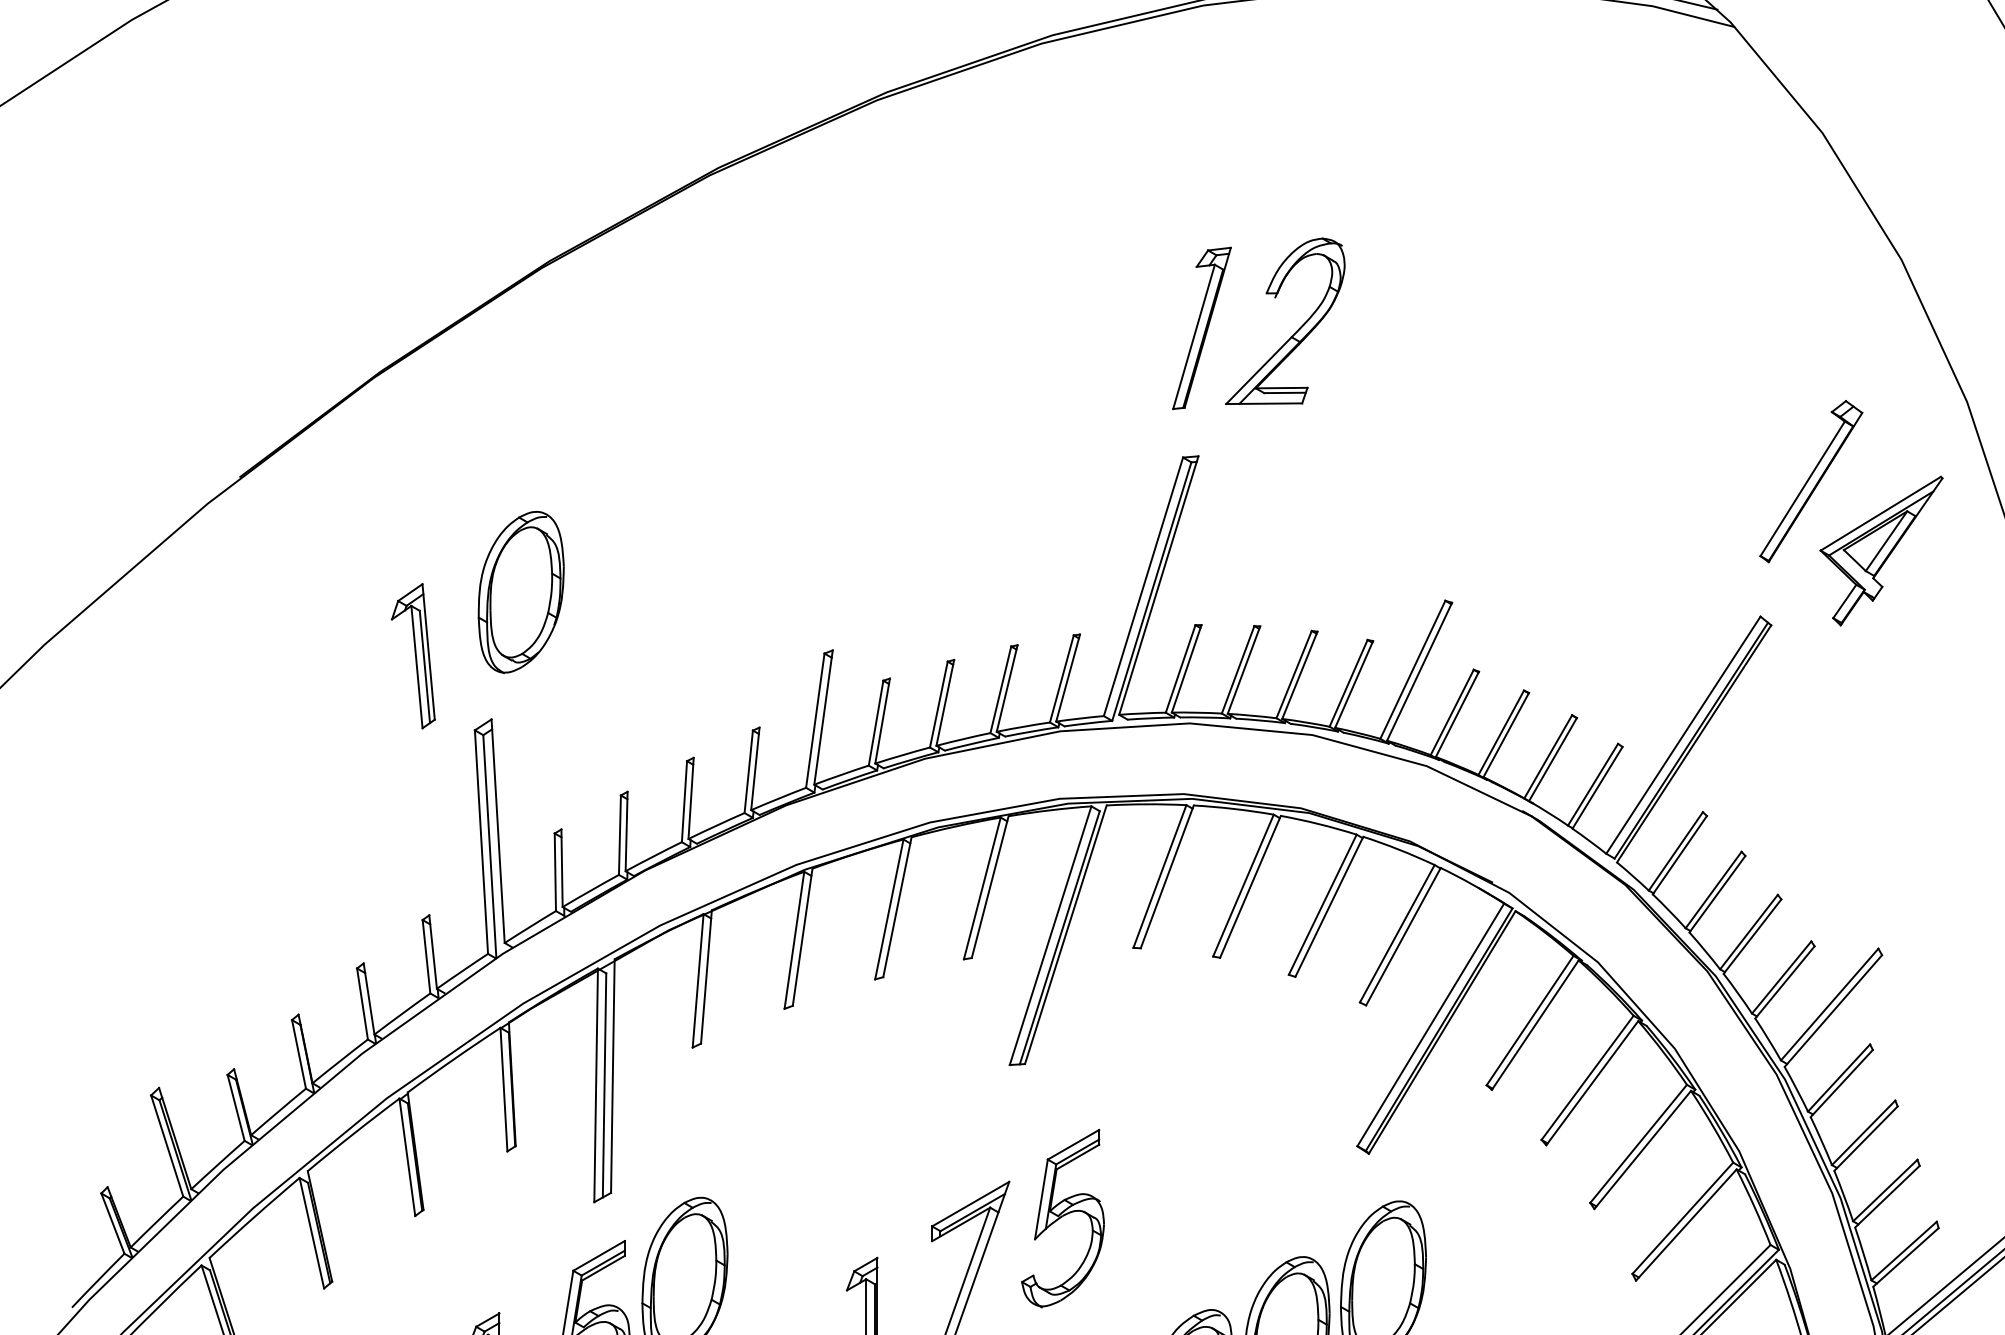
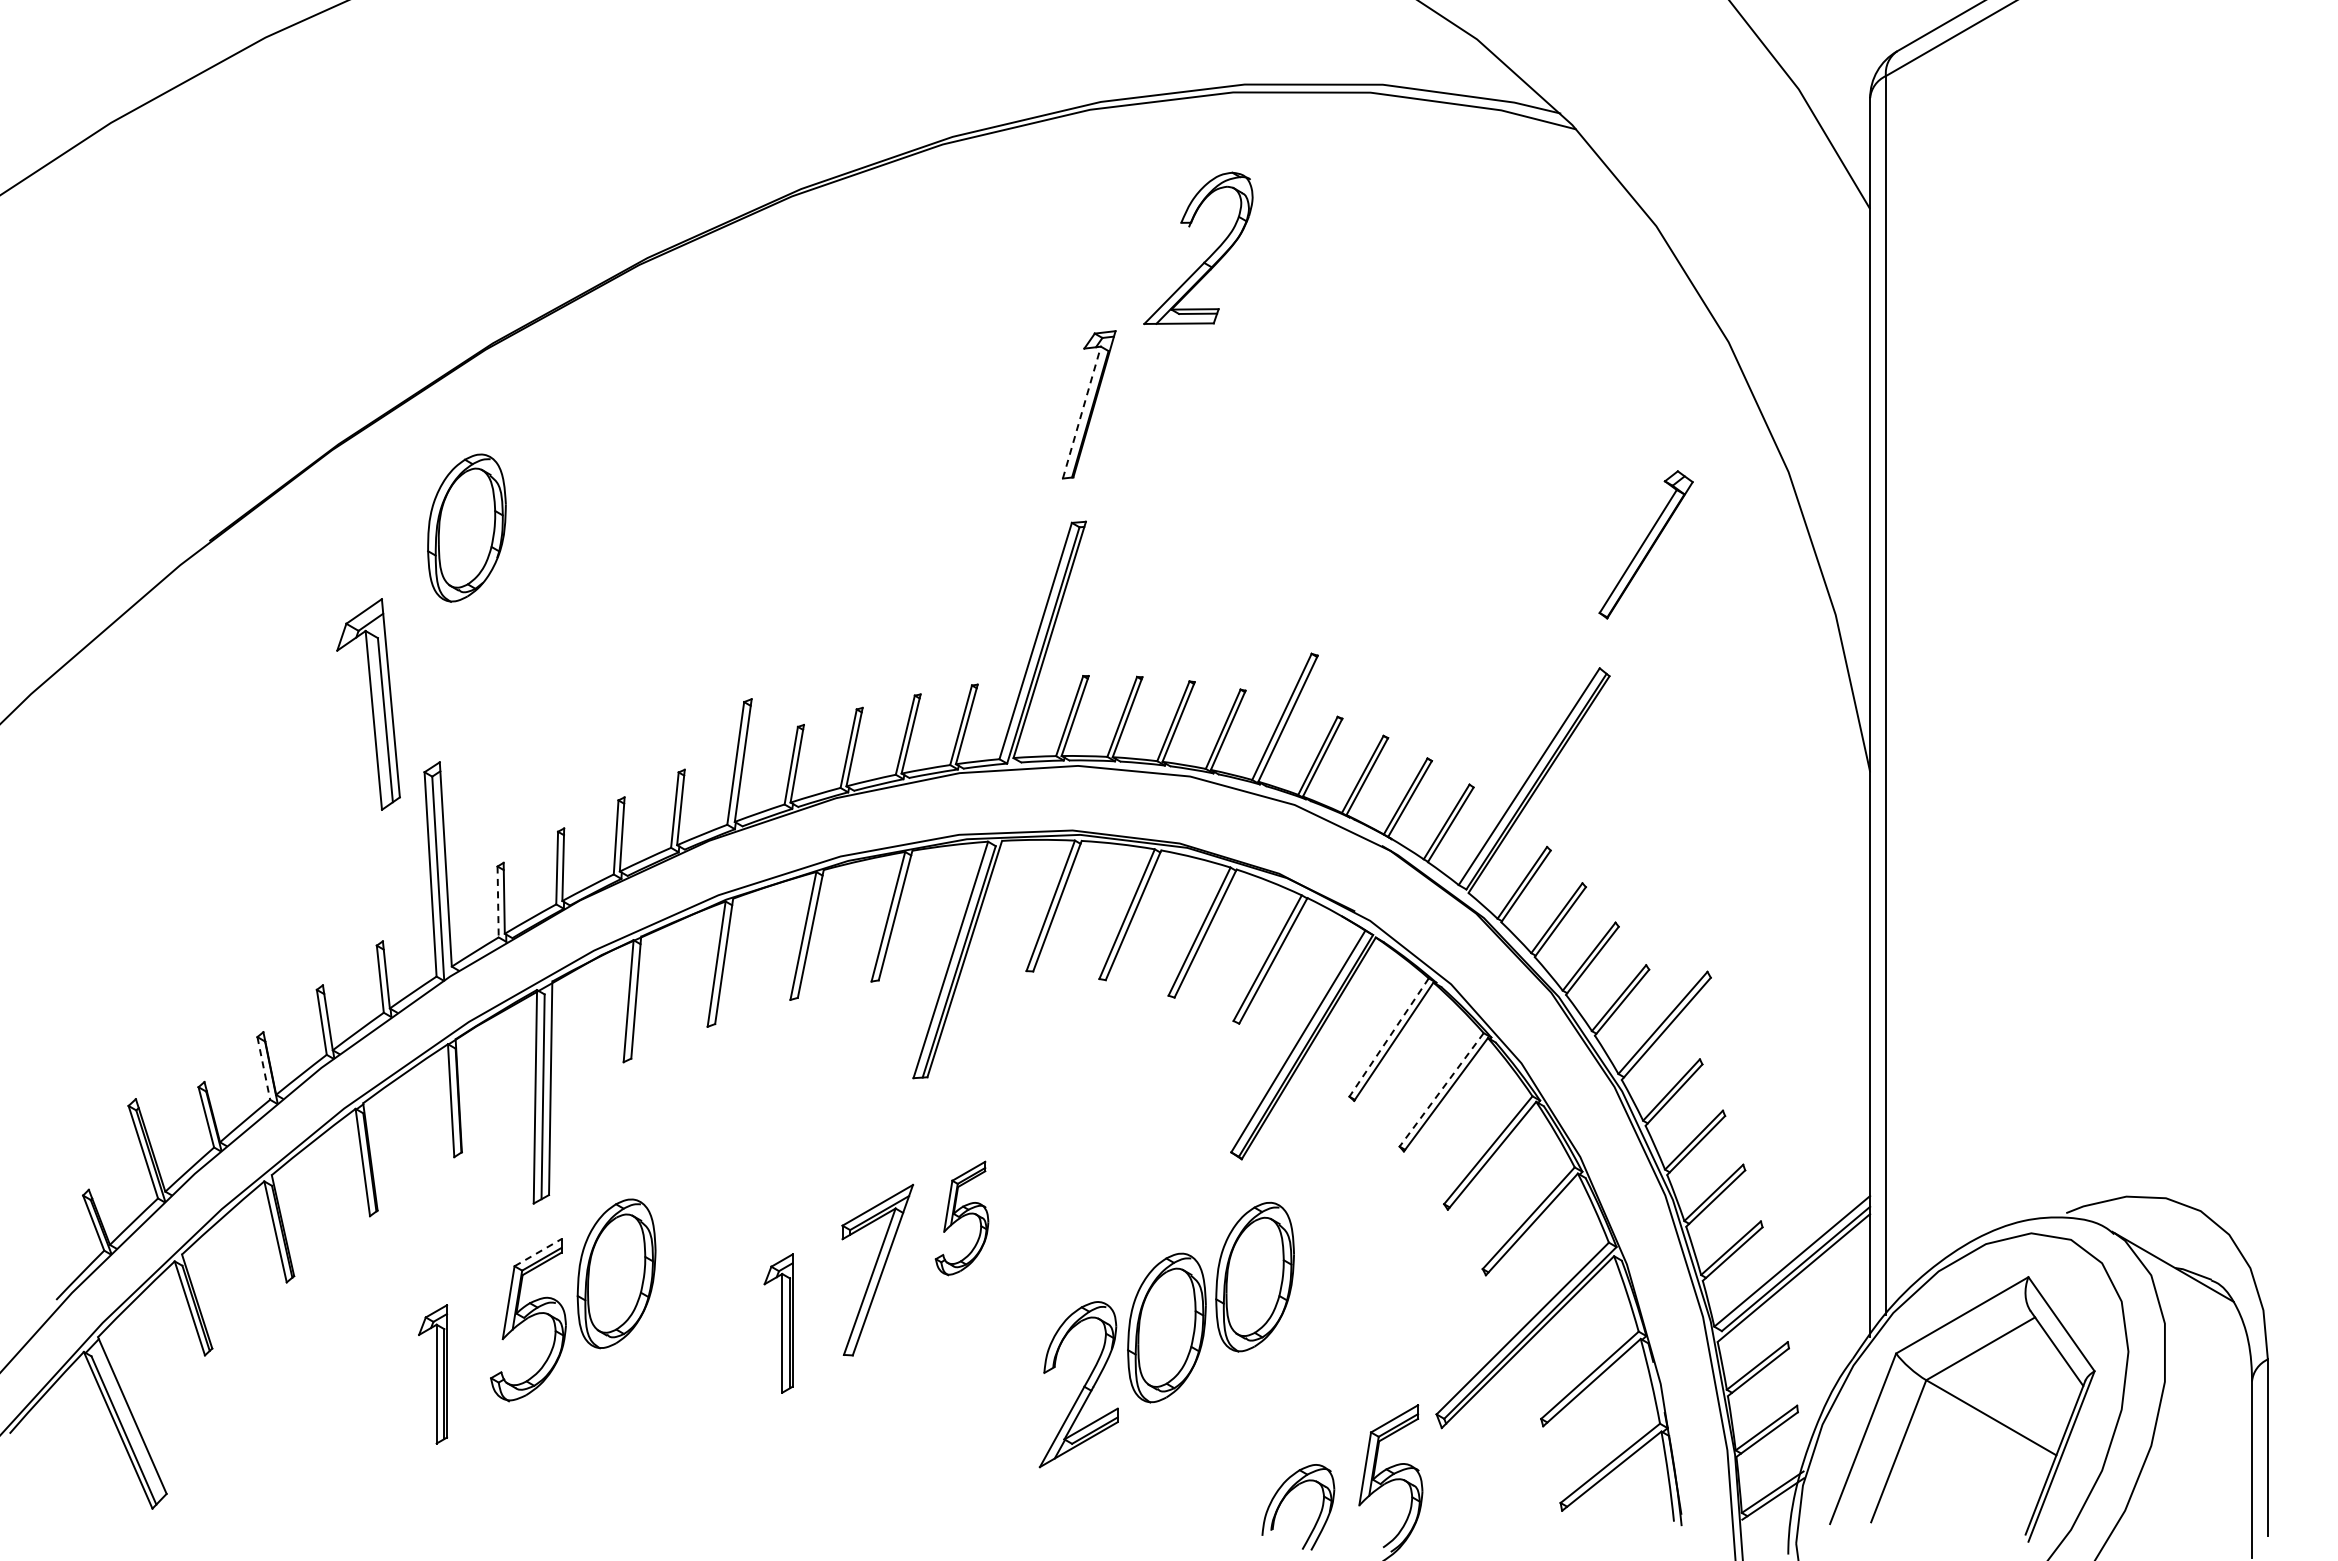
part: (1296, 331) -> (1208, 257), moved
line: (1193, 336) -> (1081, 412), solid -> dashed
part: (1881, 551) -> (1710, 608), removed
part: (520, 591) -> (466, 527), moved
part: (412, 656) -> (367, 704), size x1.6
line: (555, 872) -> (498, 902), solid -> dashed
line: (1529, 1020) -> (1388, 1037), solid -> dashed
line: (298, 1054) -> (263, 1068), solid -> dashed
line: (1587, 1077) -> (1441, 1089), solid -> dashed
part: (1062, 1218) -> (961, 1218), size x0.7
line: (599, 1255) -> (538, 1252), solid -> dashed

